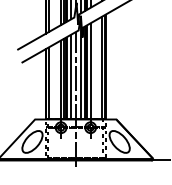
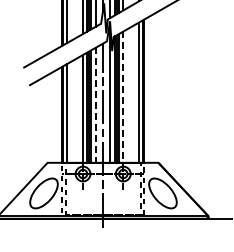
line: (90, 70) -> (123, 96), solid -> dashed
line: (70, 76) -> (95, 104), solid -> dashed

